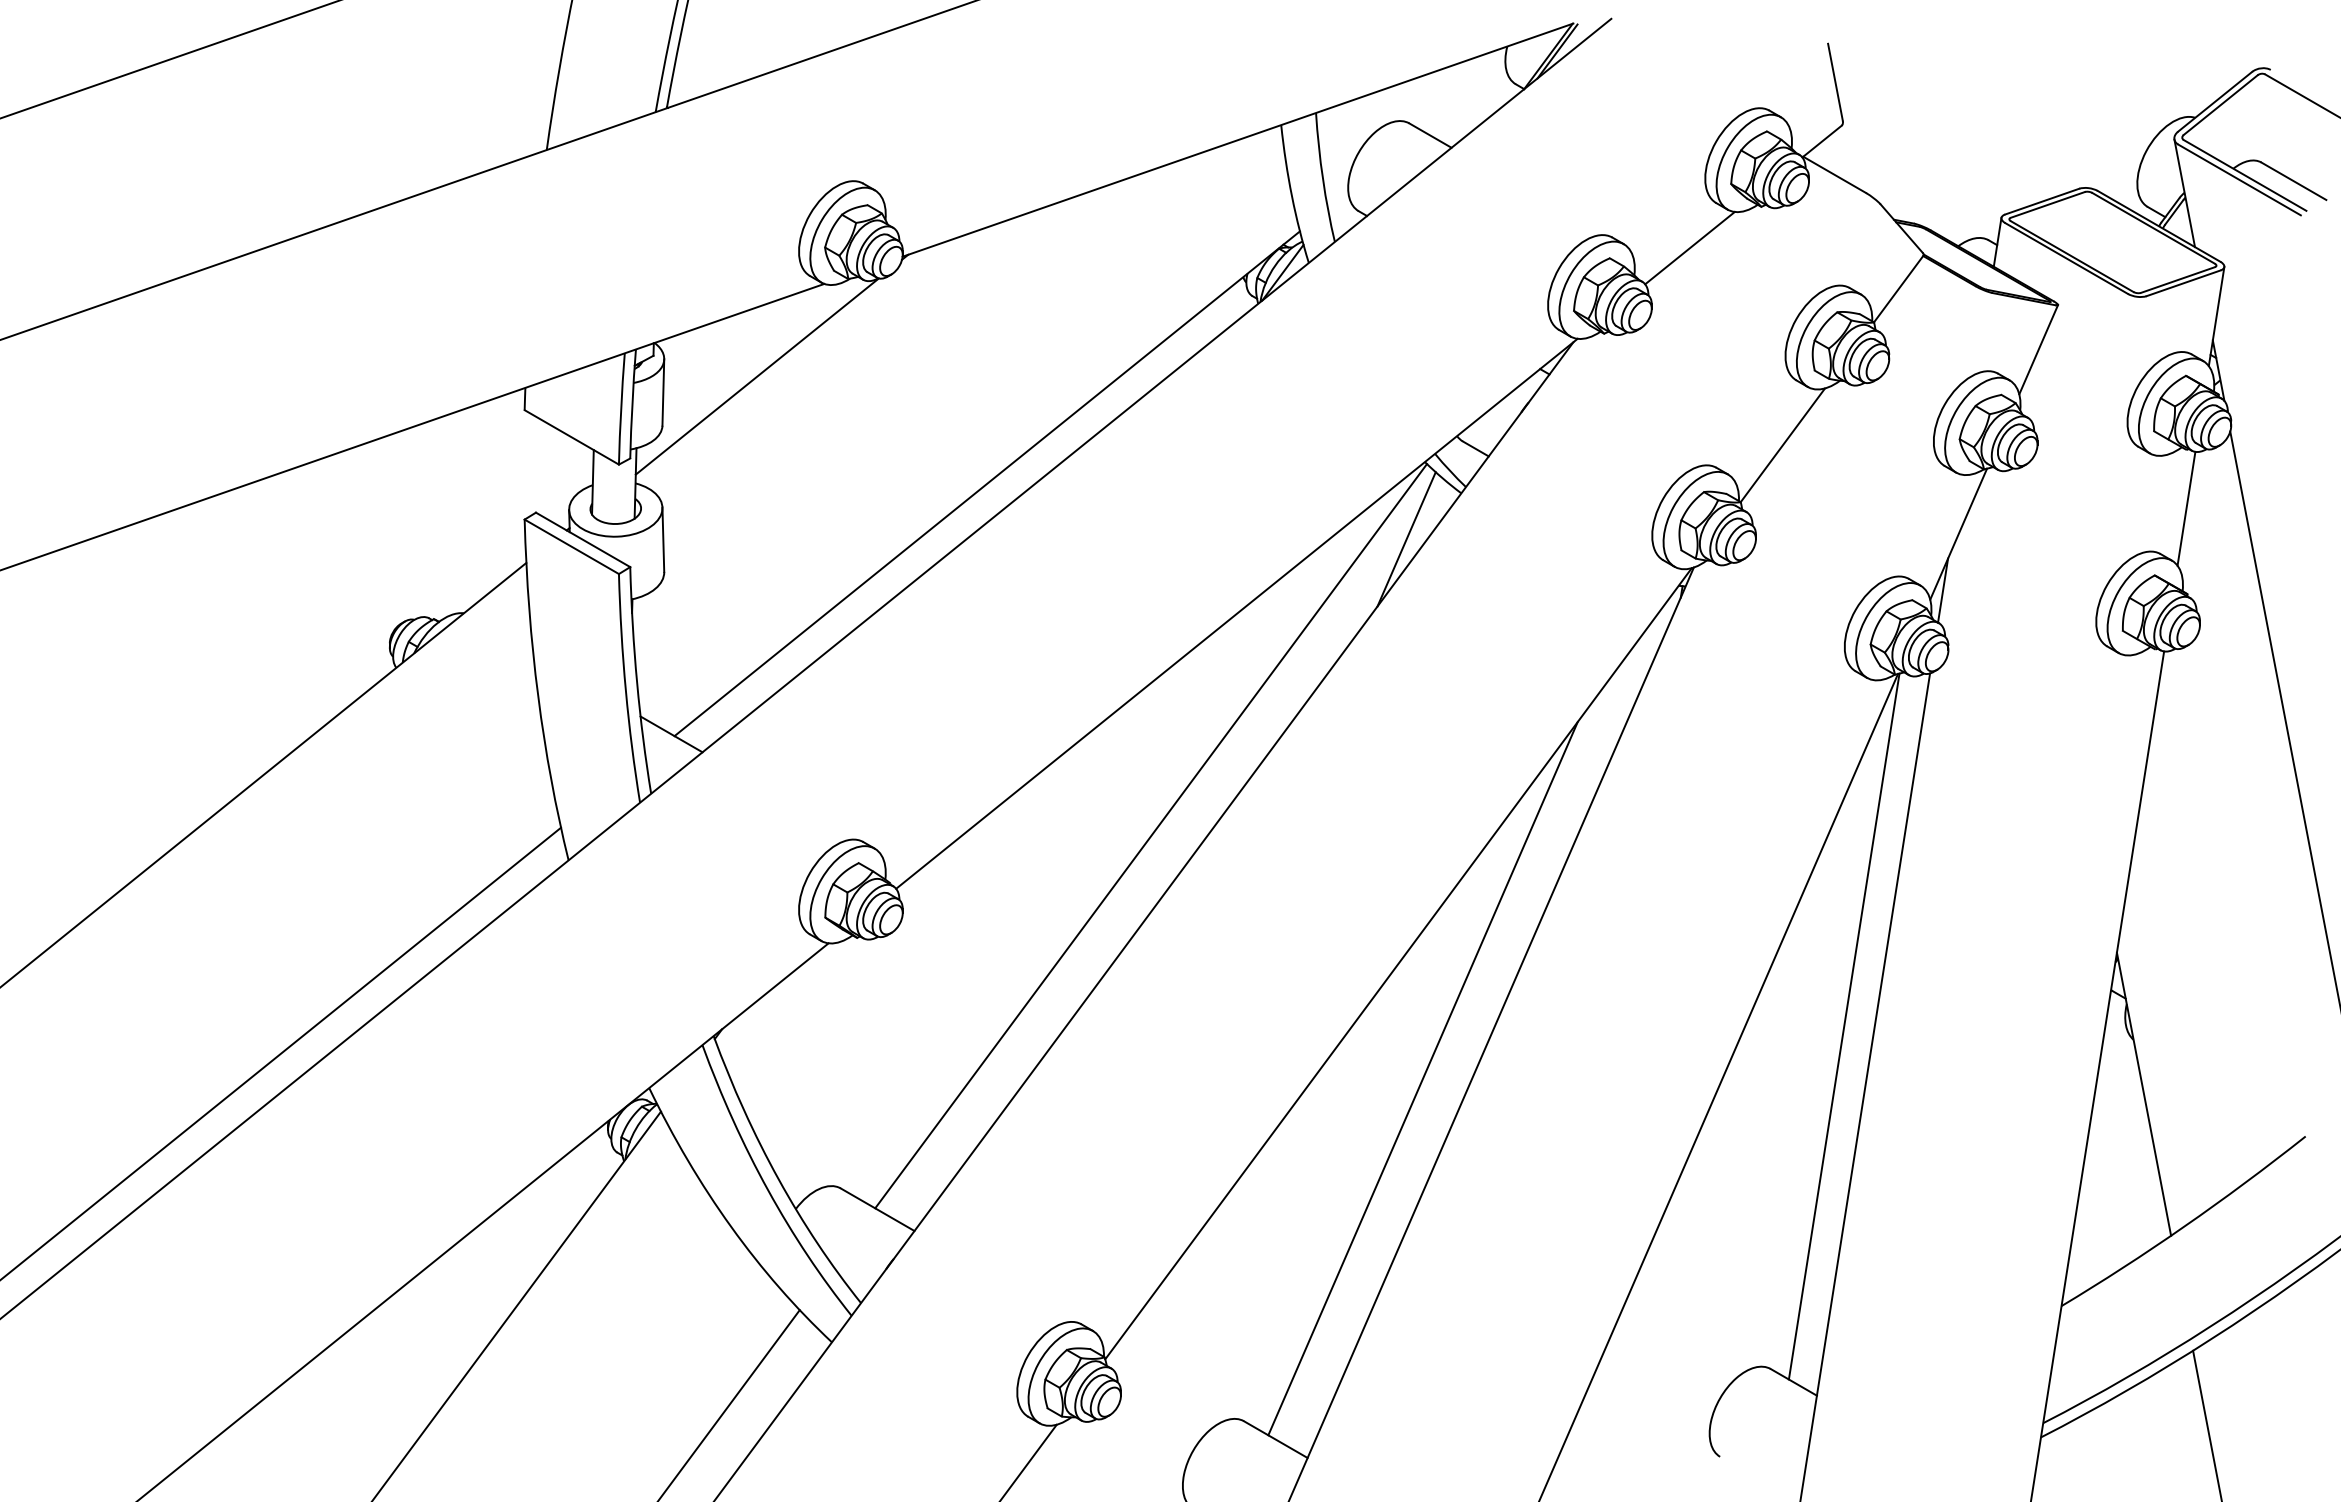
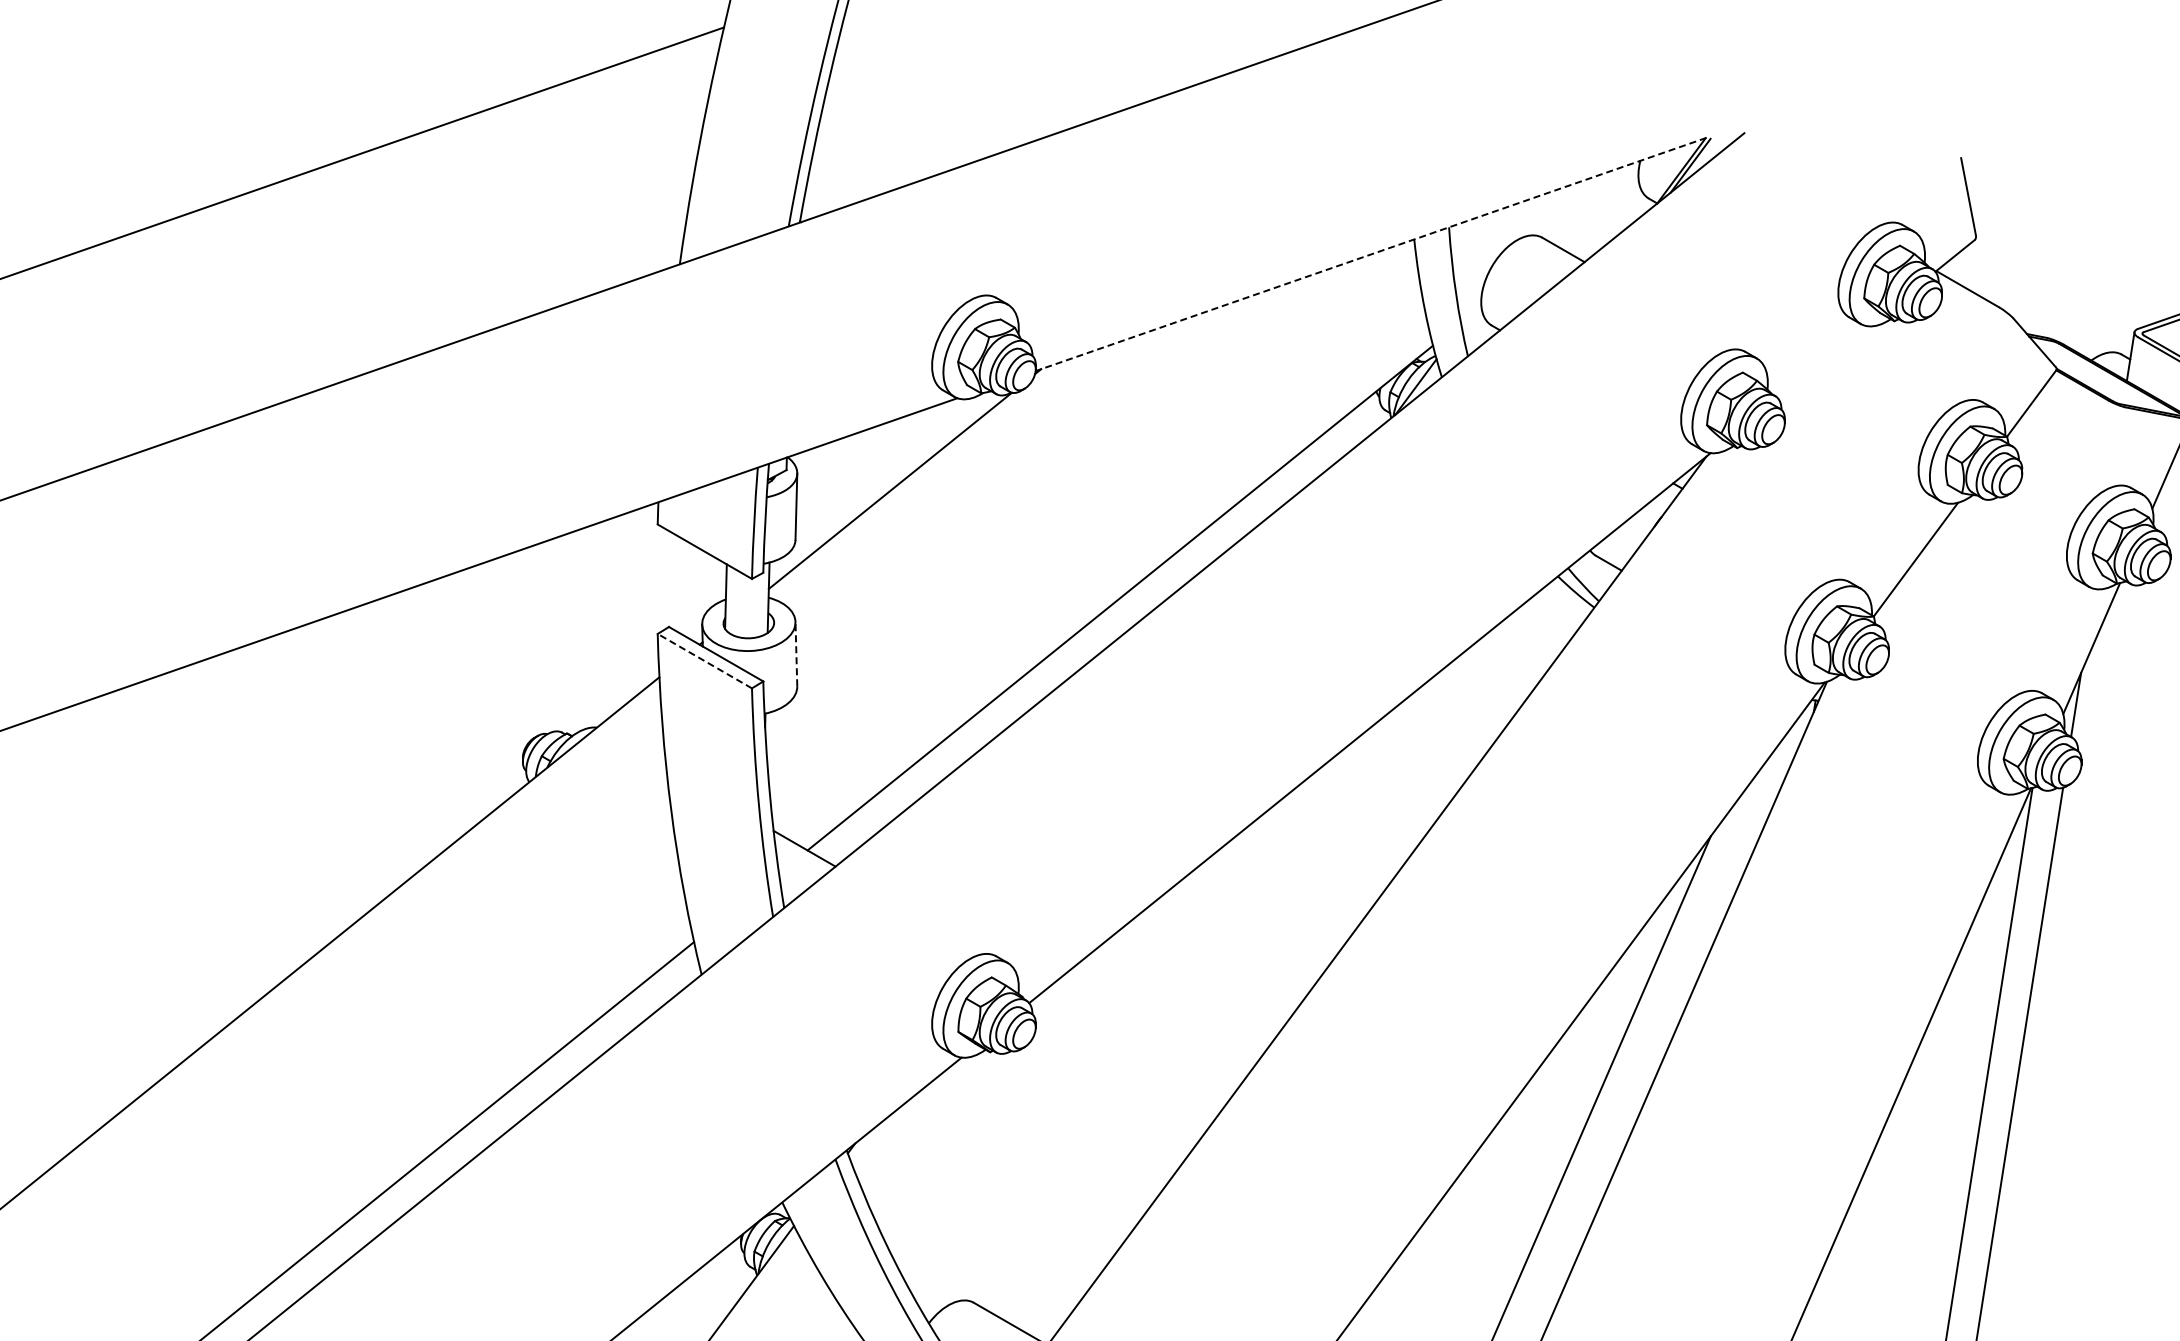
line: (1237, 140) -> (1370, 254), solid -> dashed
line: (1689, 247) -> (1822, 361), removed
line: (663, 539) -> (796, 653), solid -> dashed
line: (1406, 539) -> (1539, 653), removed
line: (571, 546) -> (704, 660), solid -> dashed
line: (1150, 836) -> (1283, 950), removed

